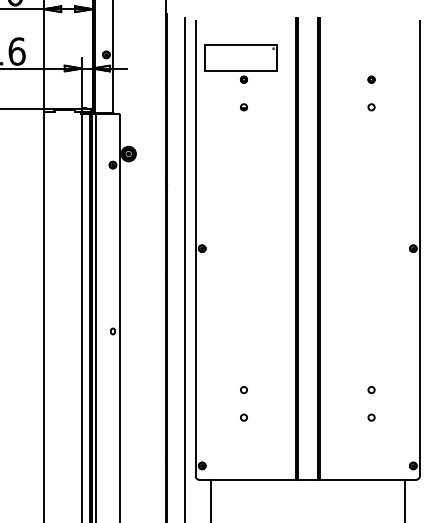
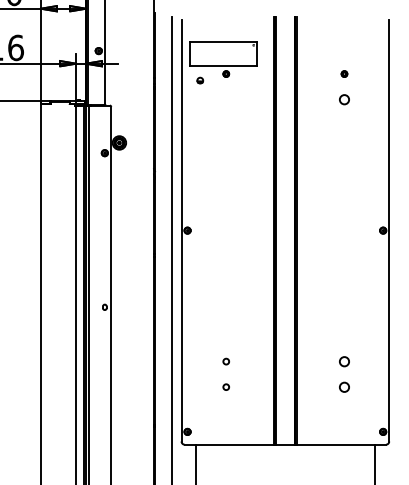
part: (244, 107) -> (200, 80), moved
circle: (371, 107) -> (344, 99), size x1.6
circle: (371, 389) -> (344, 361), size x1.6
circle: (371, 416) -> (344, 386), size x1.6

